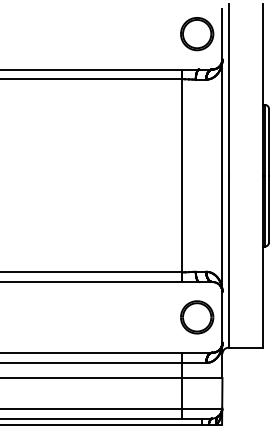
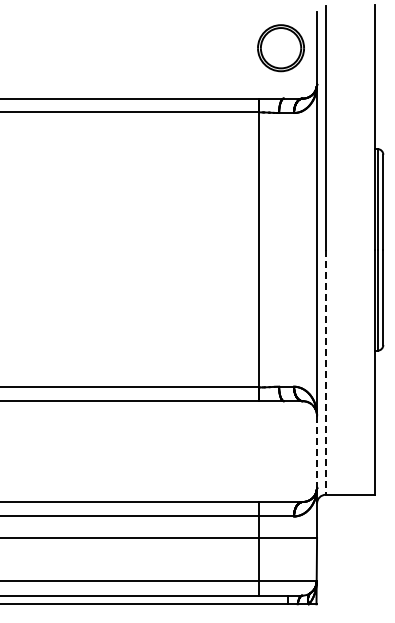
line: (228, 261) -> (325, 372), solid -> dashed
part: (196, 317) -> (280, 451), removed
line: (222, 318) -> (317, 452), solid -> dashed

